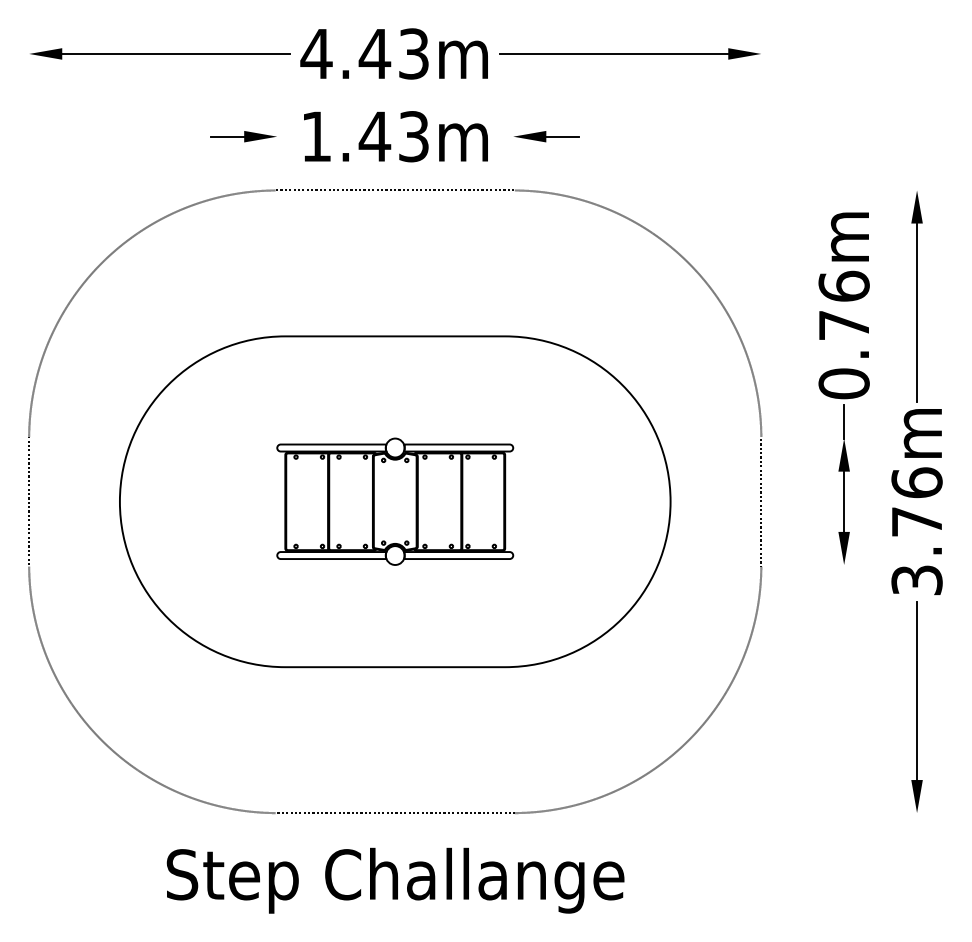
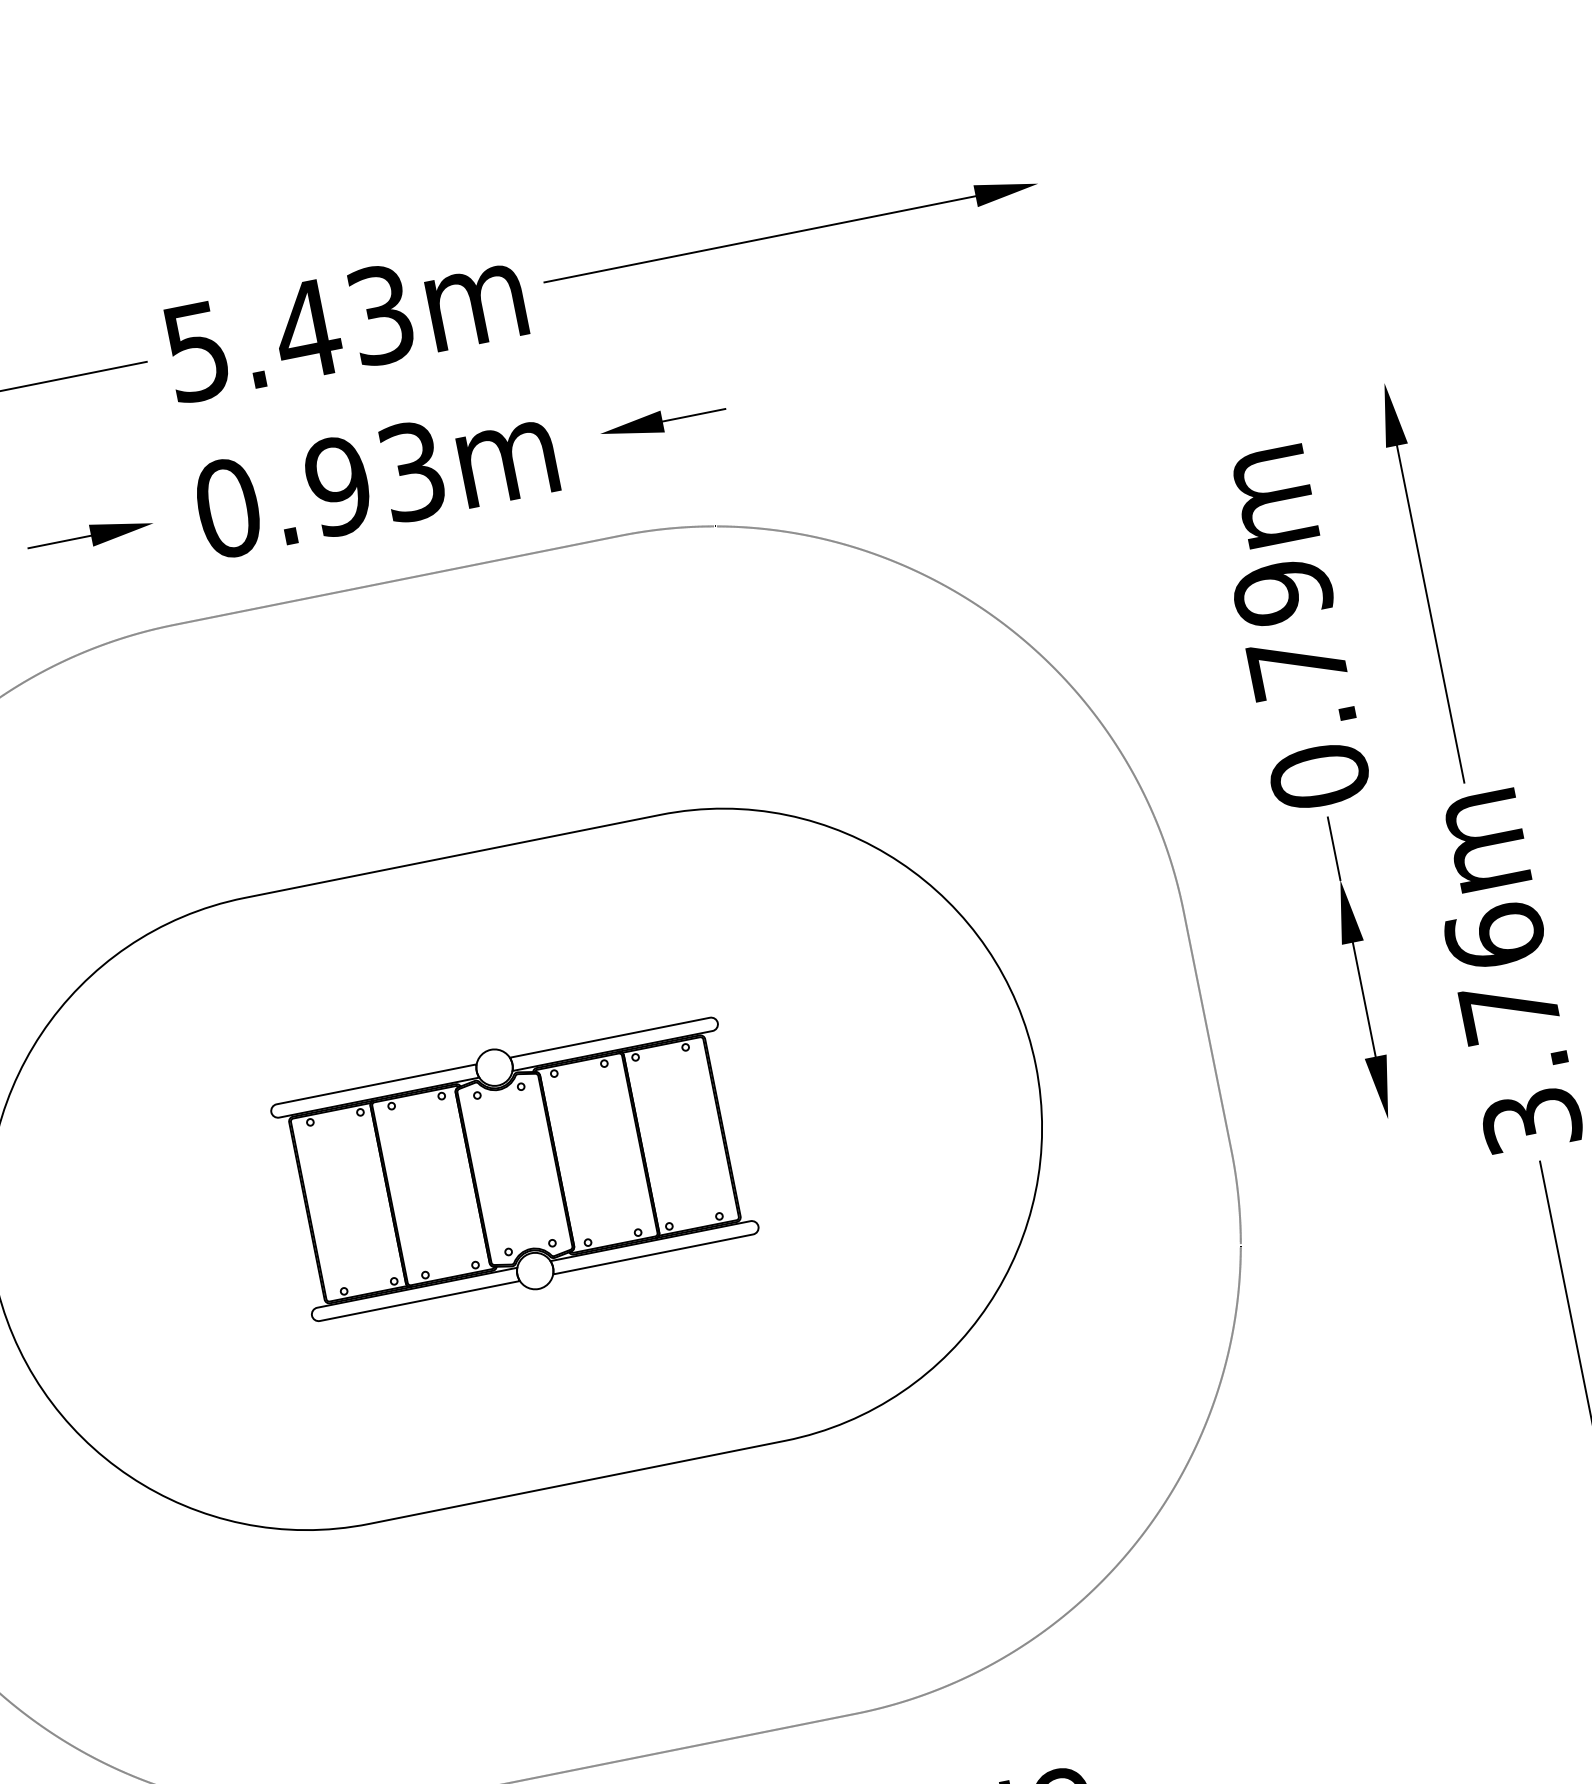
text: (316, 54) -> (196, 352), 4.43m -> 5.43m
text: (346, 136) -> (284, 496), 1.43m -> 0.93m
text: (843, 286) -> (1281, 592), 0.76m -> 0.79m

